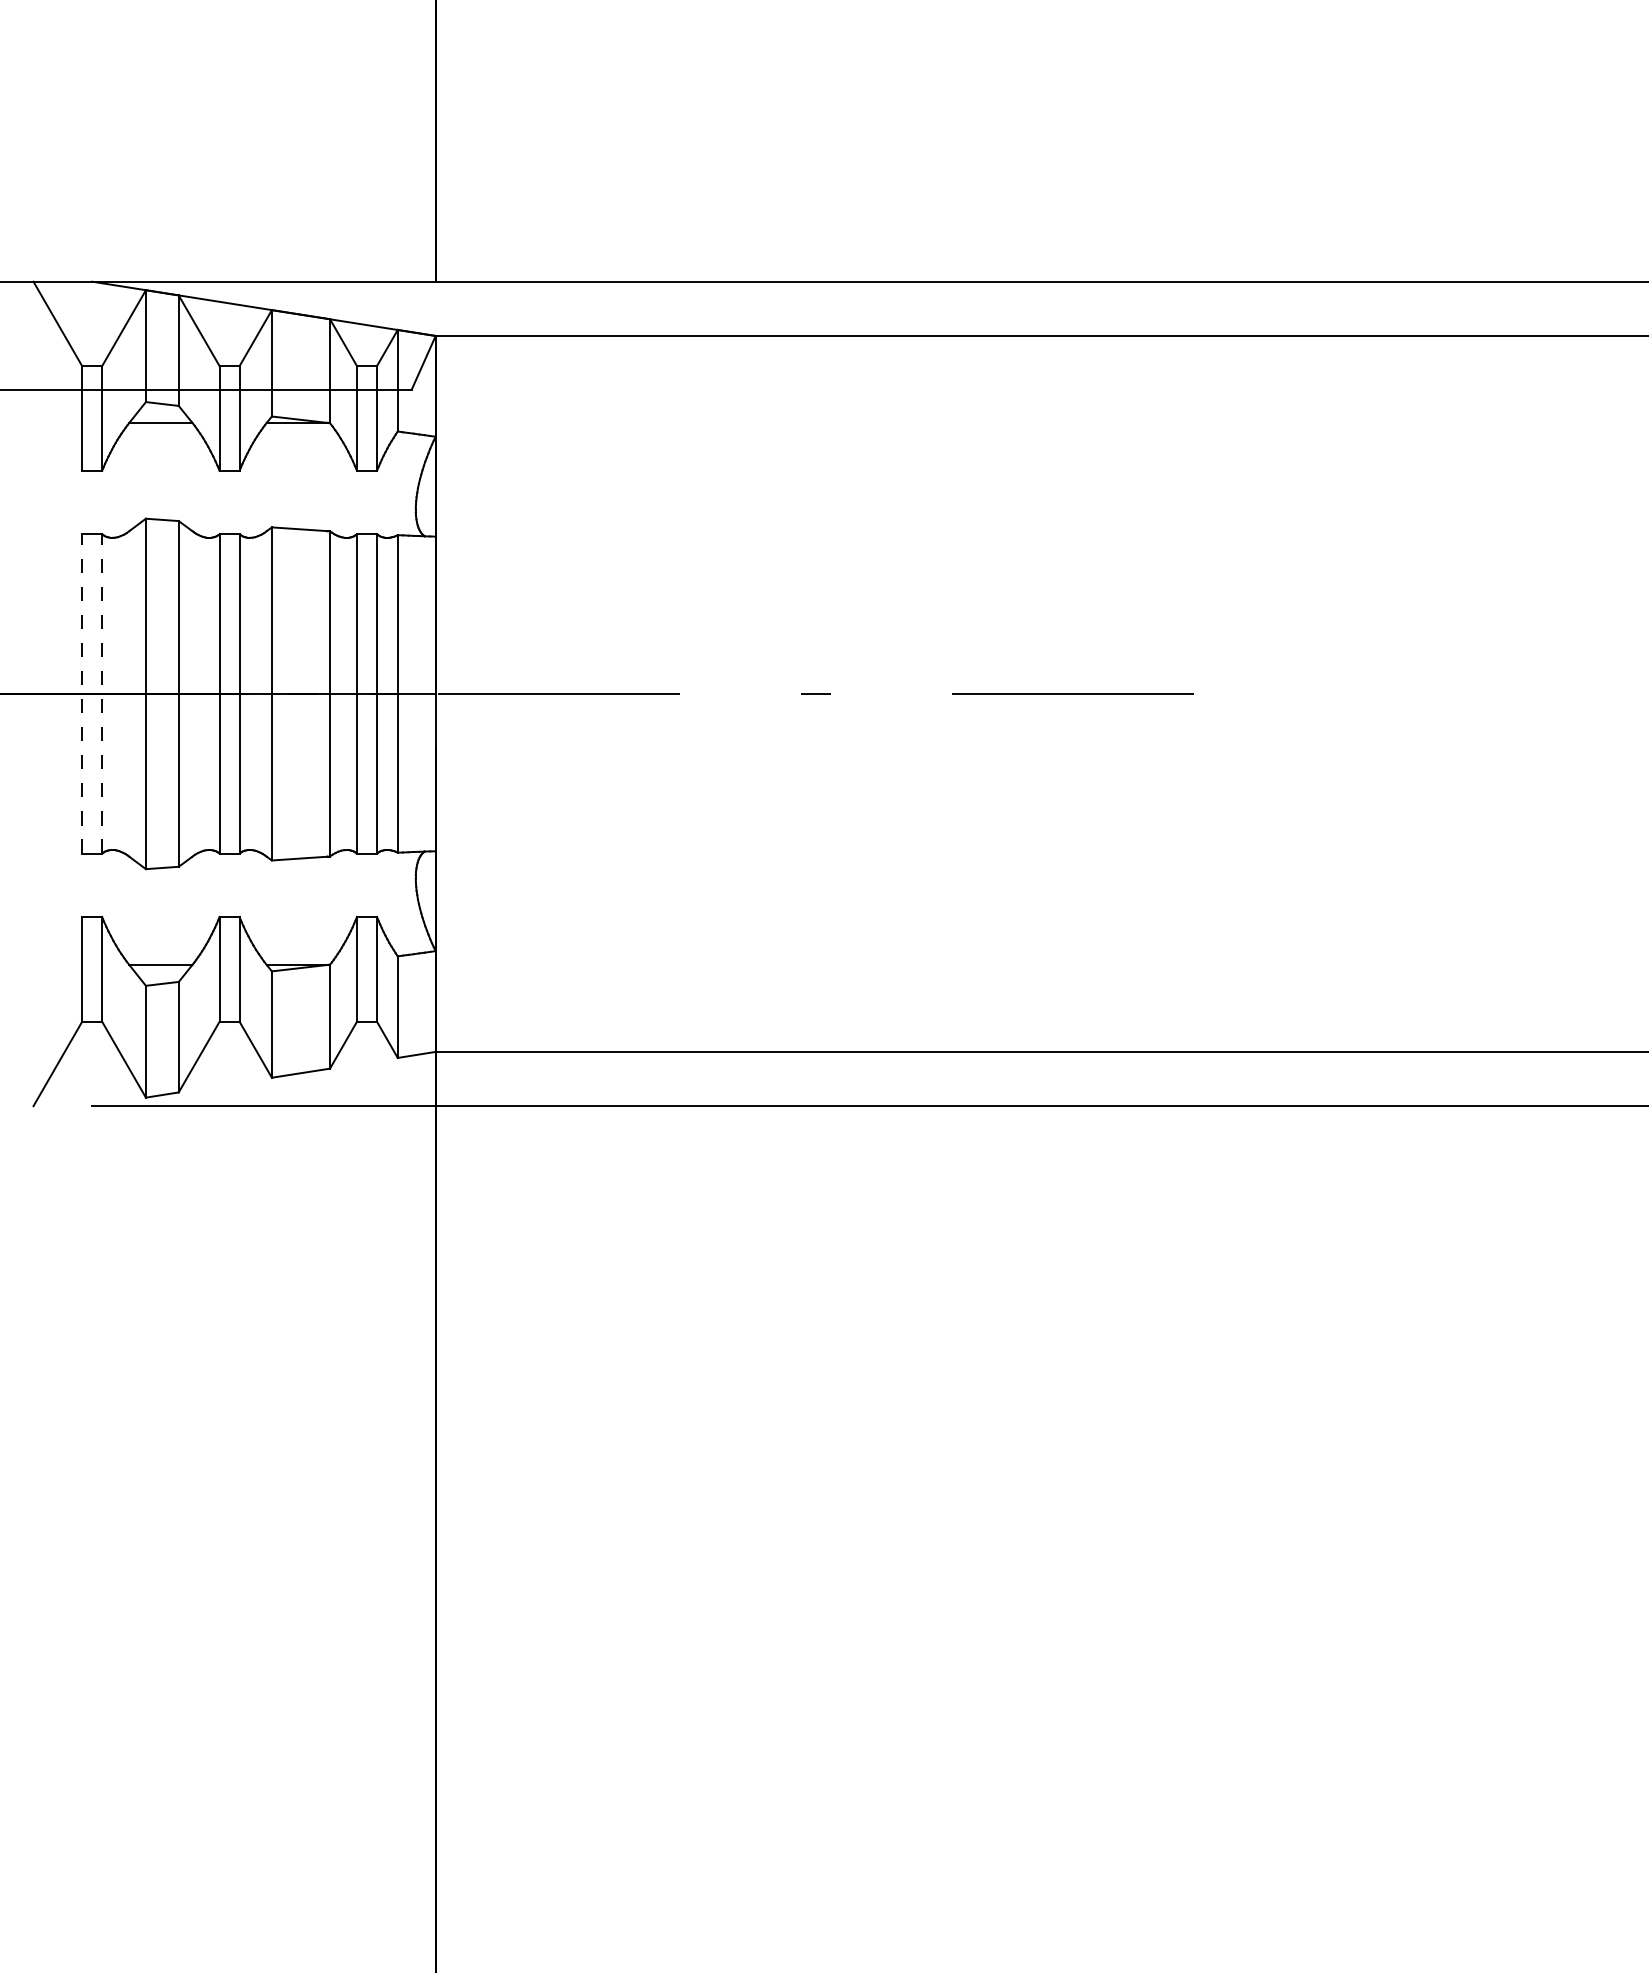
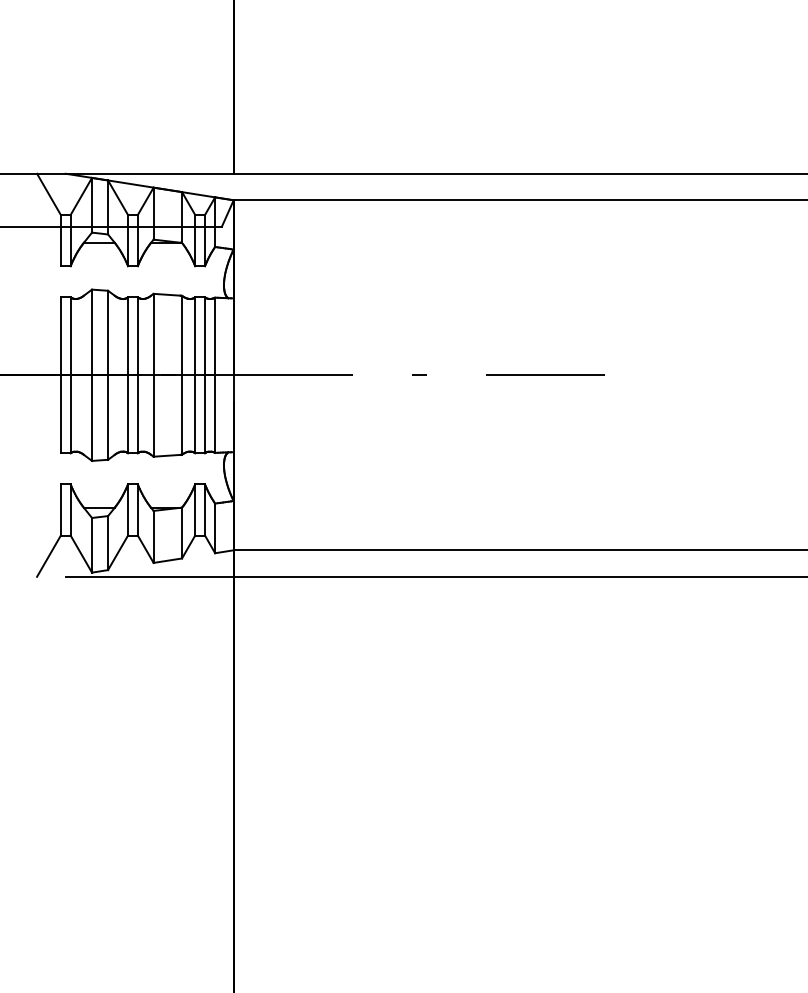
line: (81, 692) -> (60, 374), dashed -> solid
line: (101, 692) -> (70, 374), dashed -> solid

